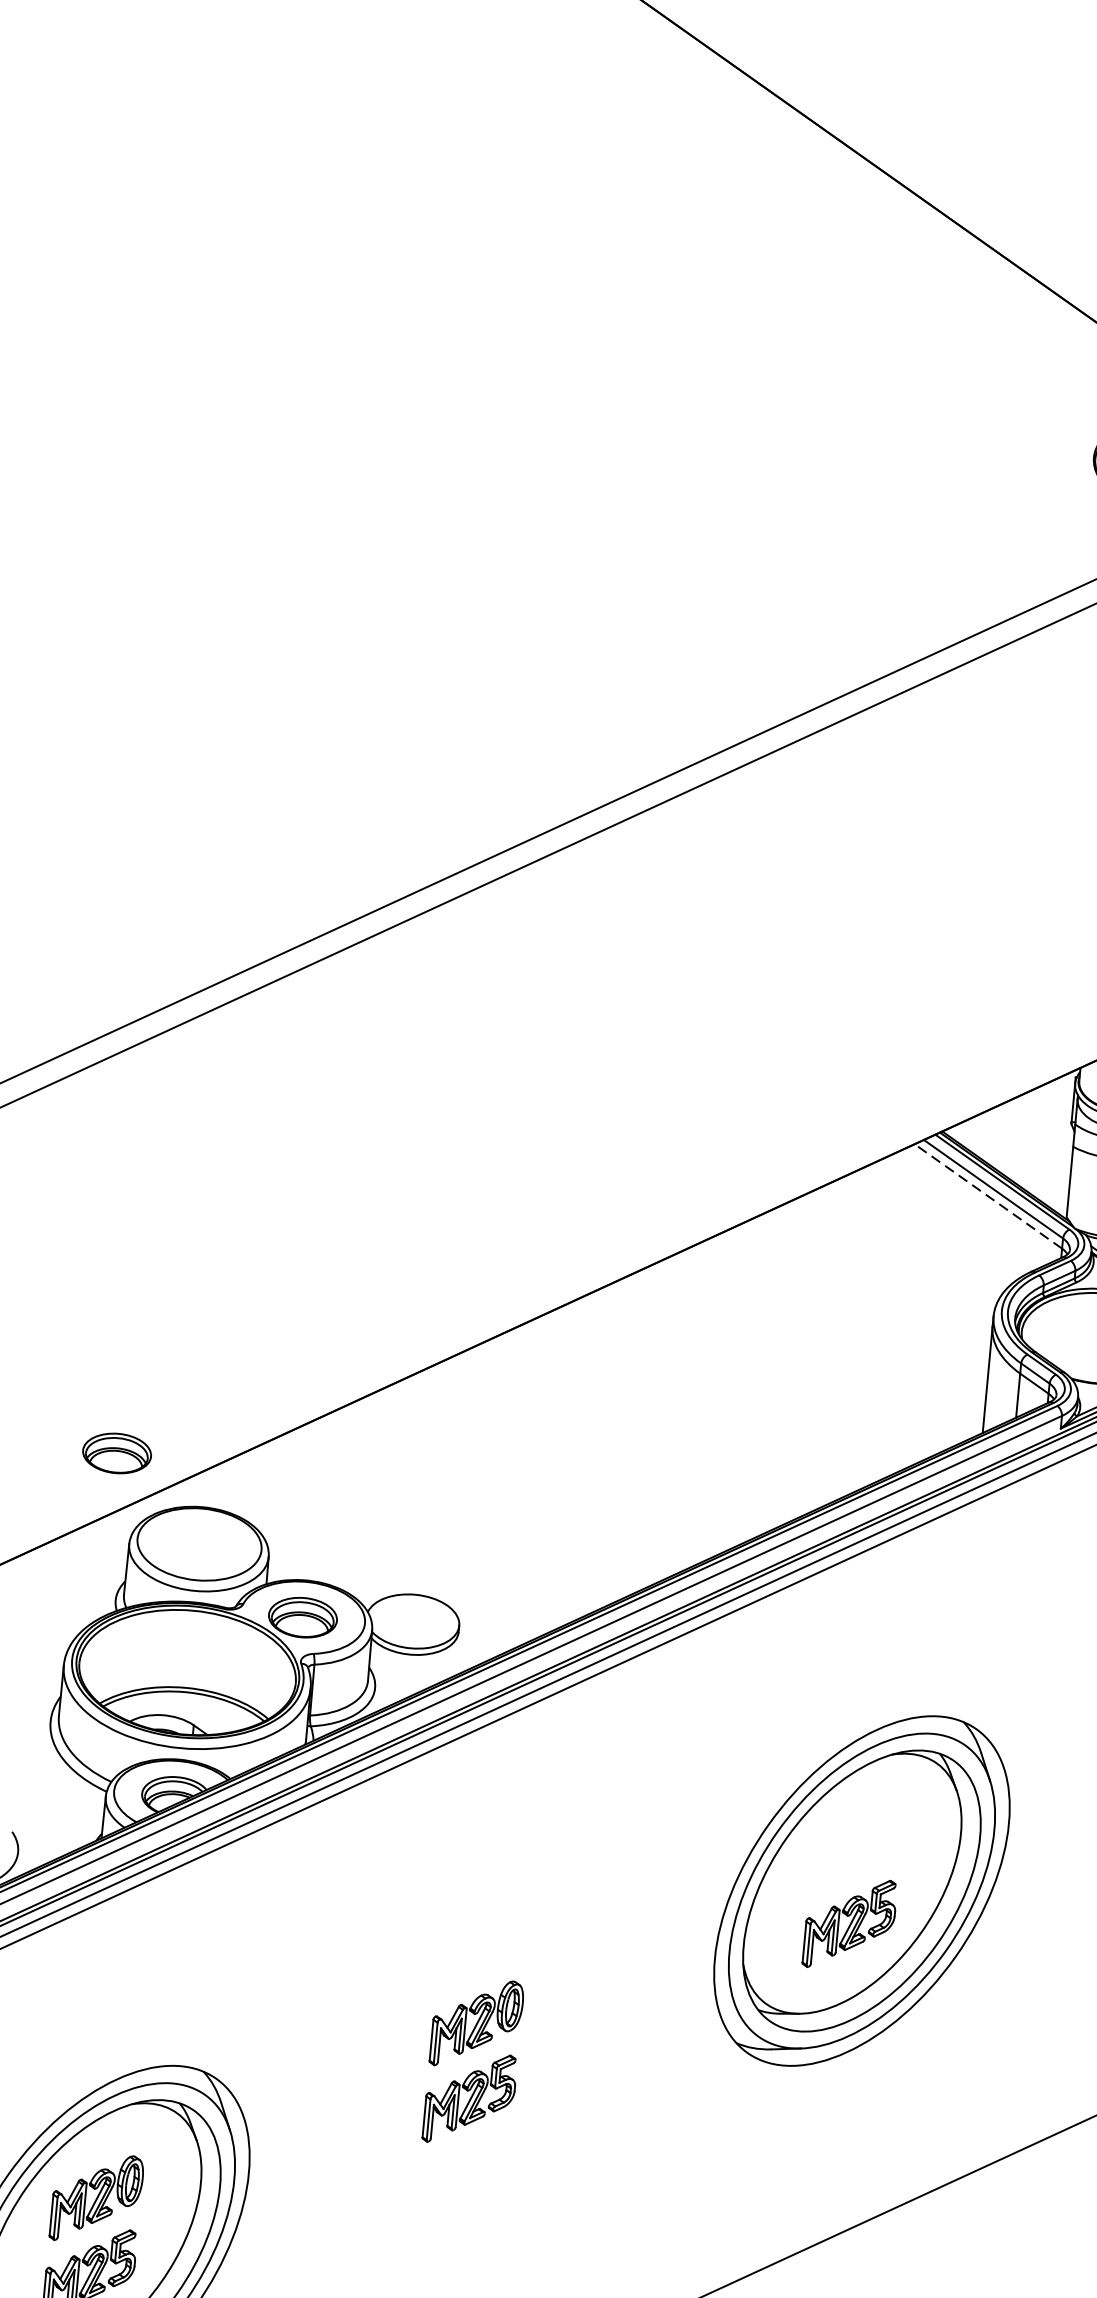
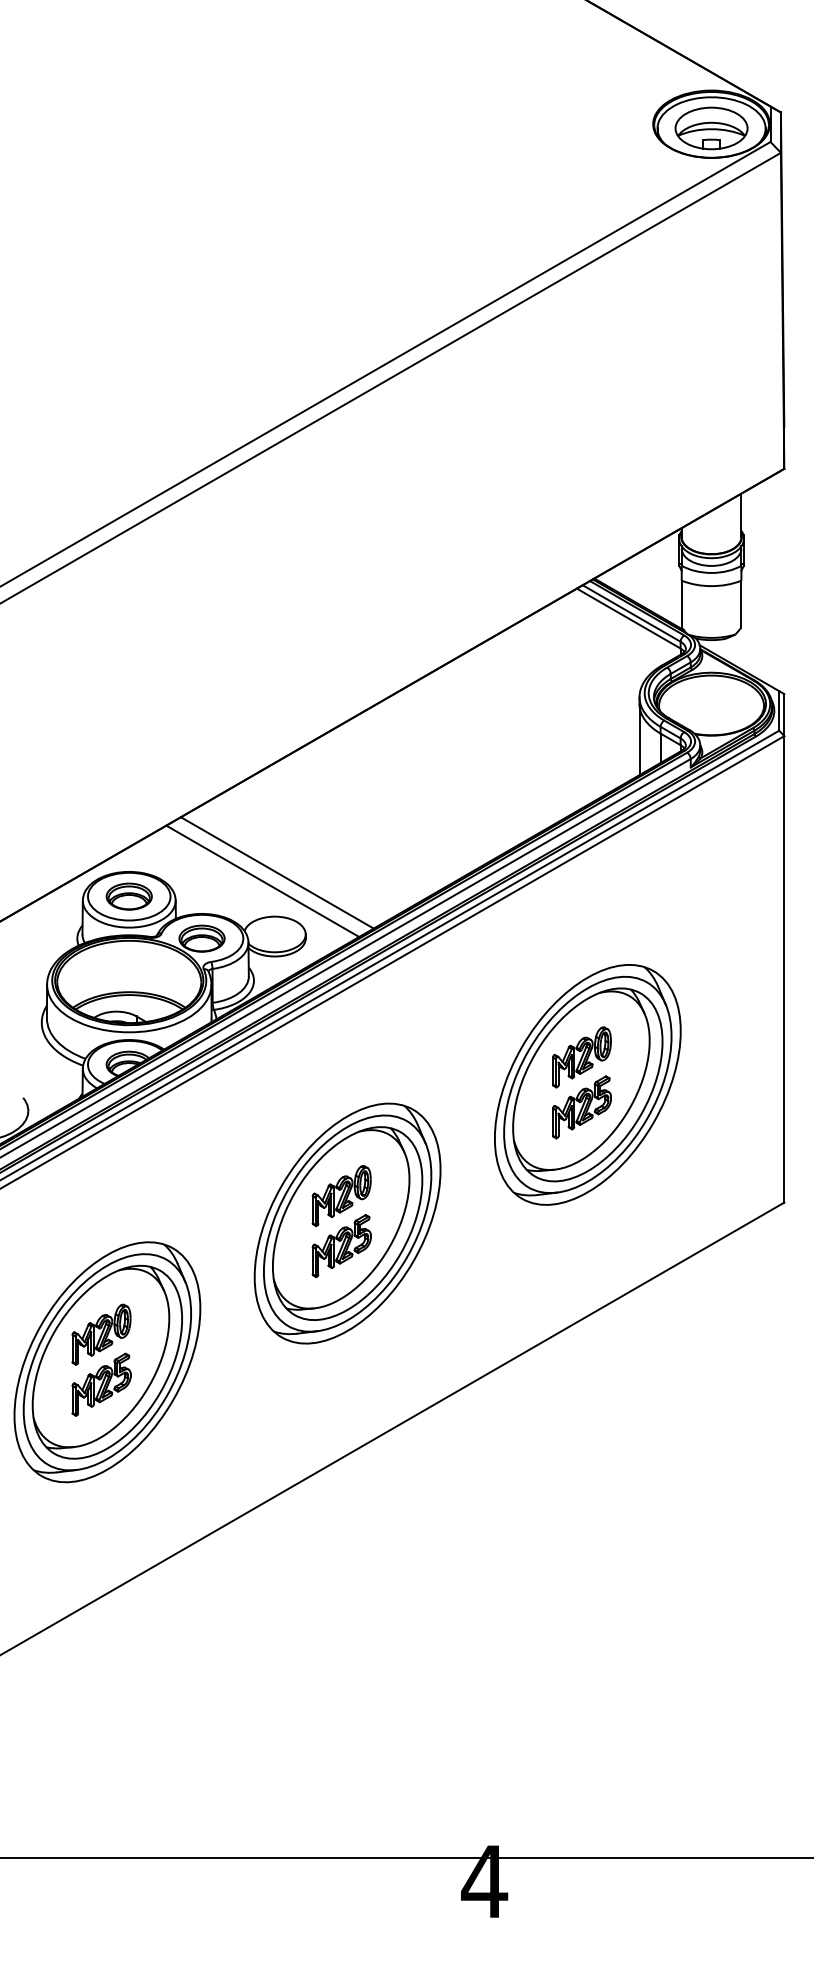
line: (988, 1196) -> (628, 618), dashed -> solid
part: (115, 1453) -> (128, 896), moved
line: (424, 1528) -> (276, 872), added
line: (401, 1538) -> (262, 880), added
part: (856, 1848) -> (581, 1057), added
part: (481, 2065) -> (347, 1223), added

